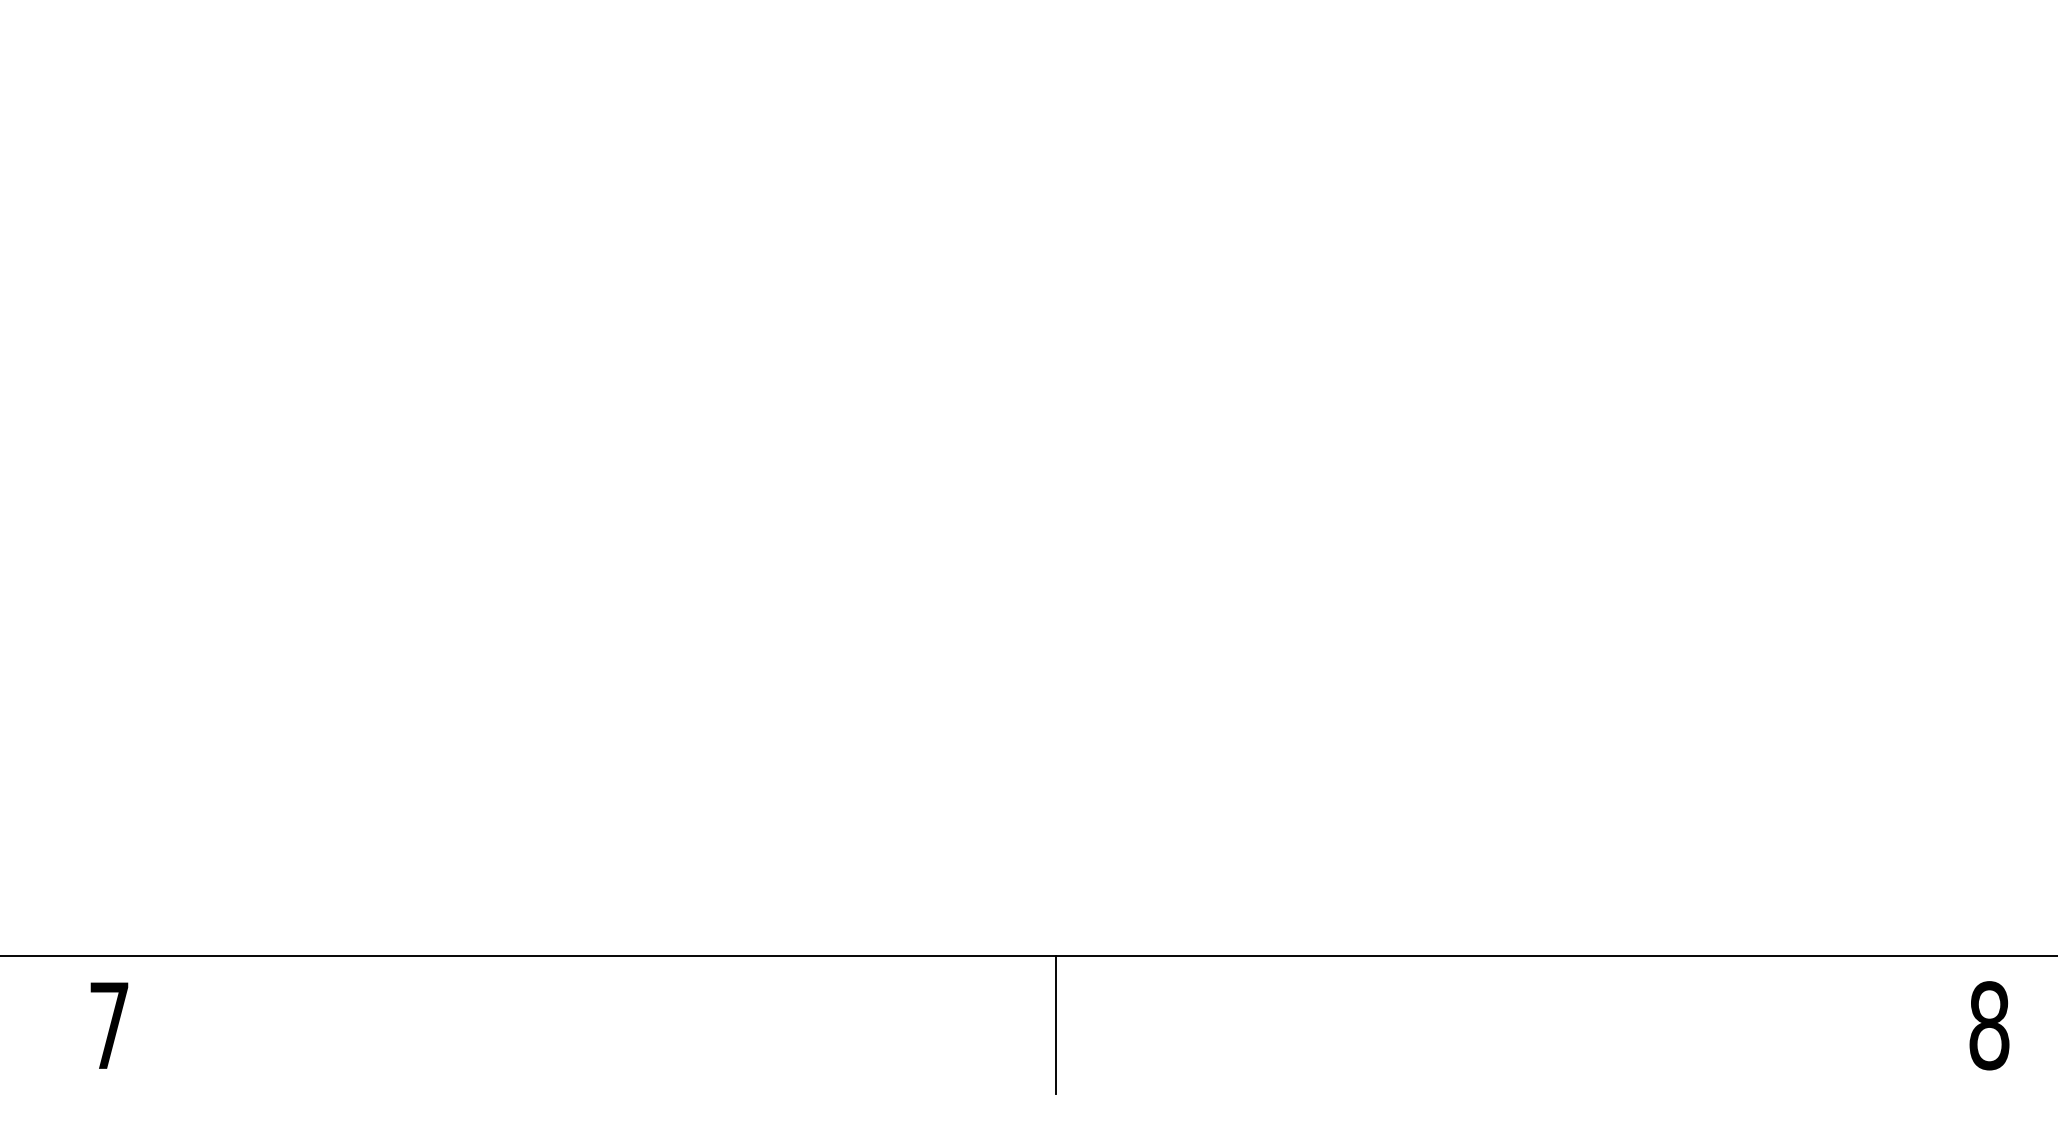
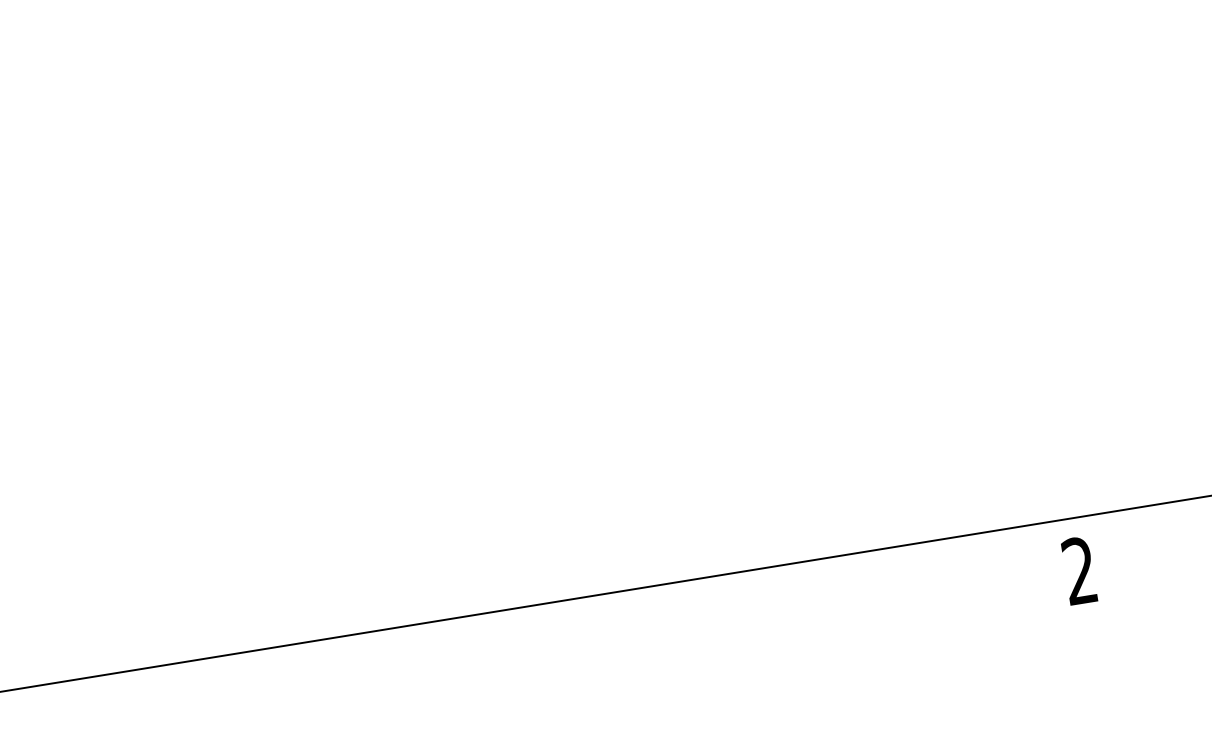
line: (1056, 1024) -> (376, 683), removed
text: (1989, 1025) -> (1079, 570), 8 -> 2

